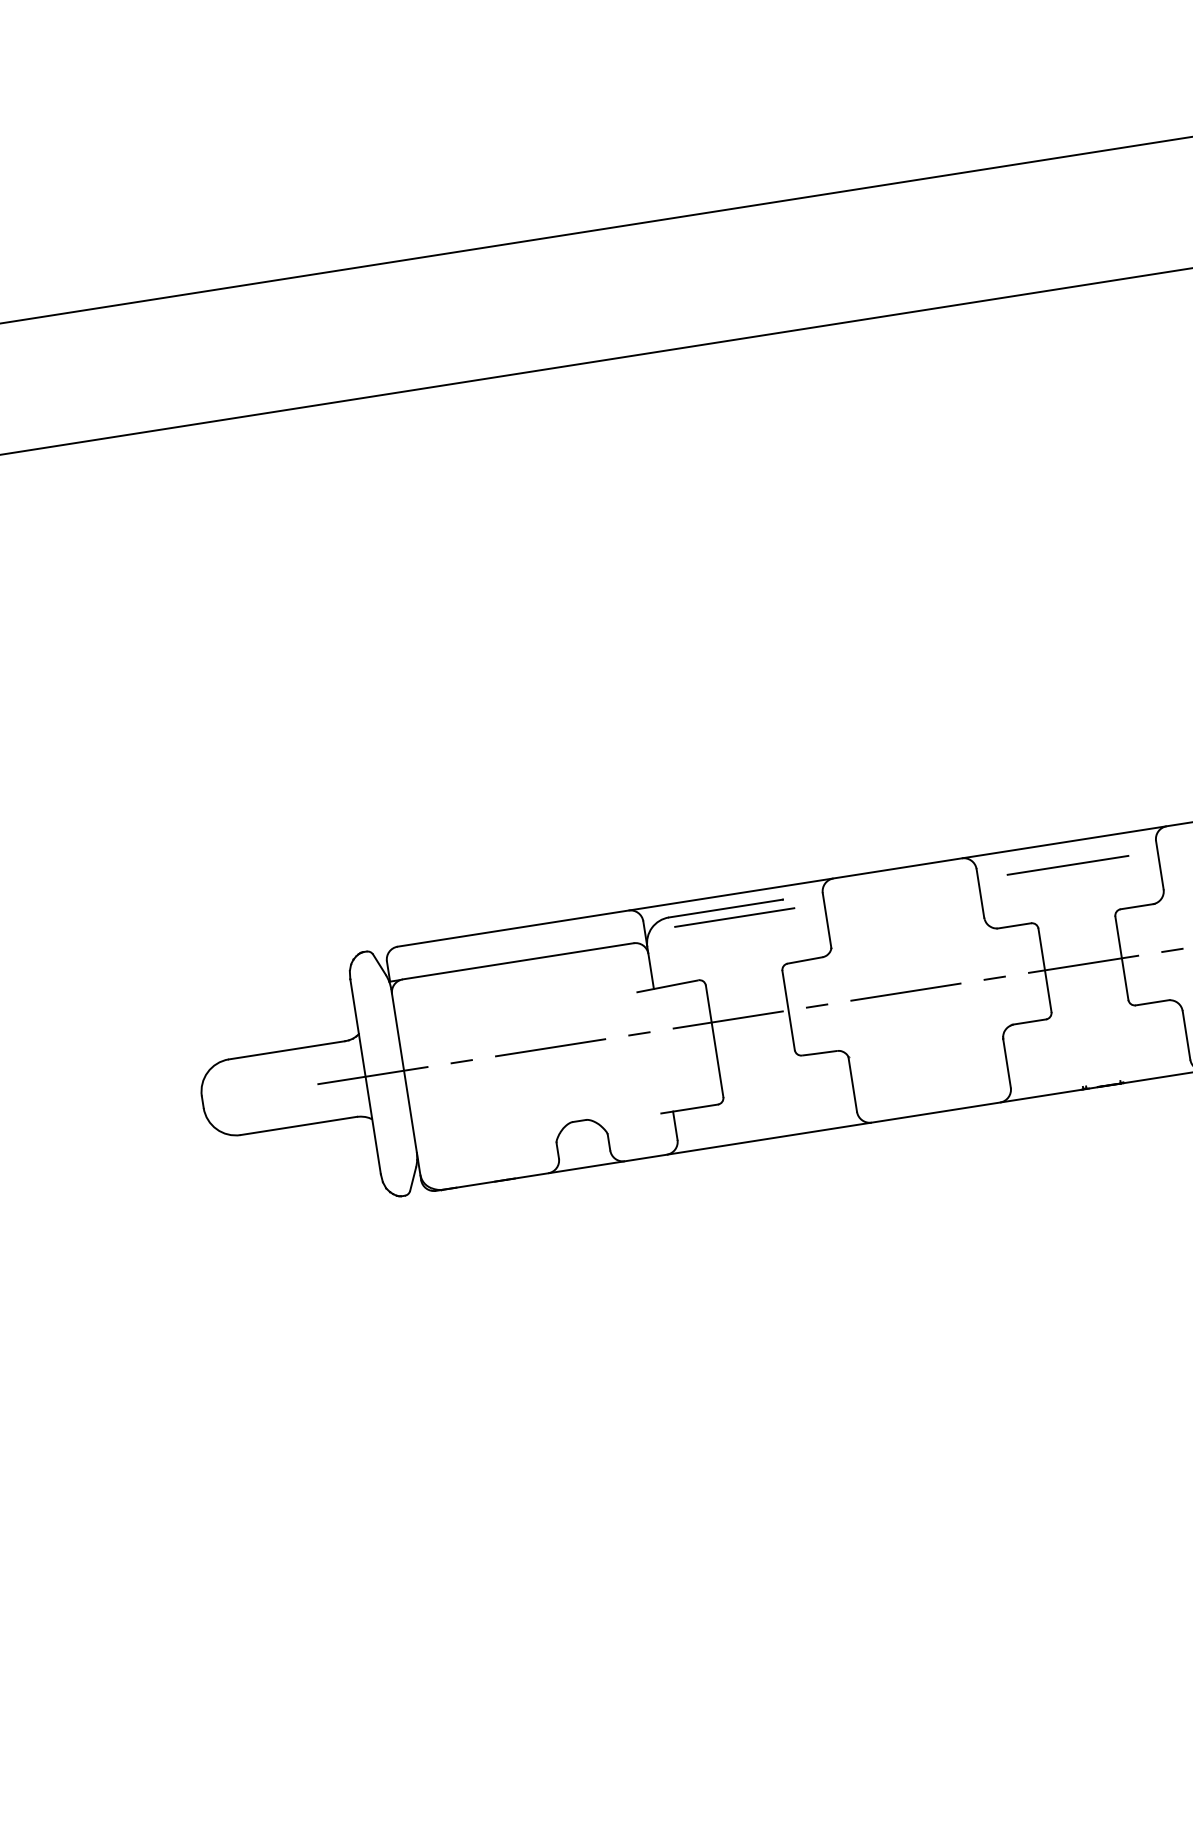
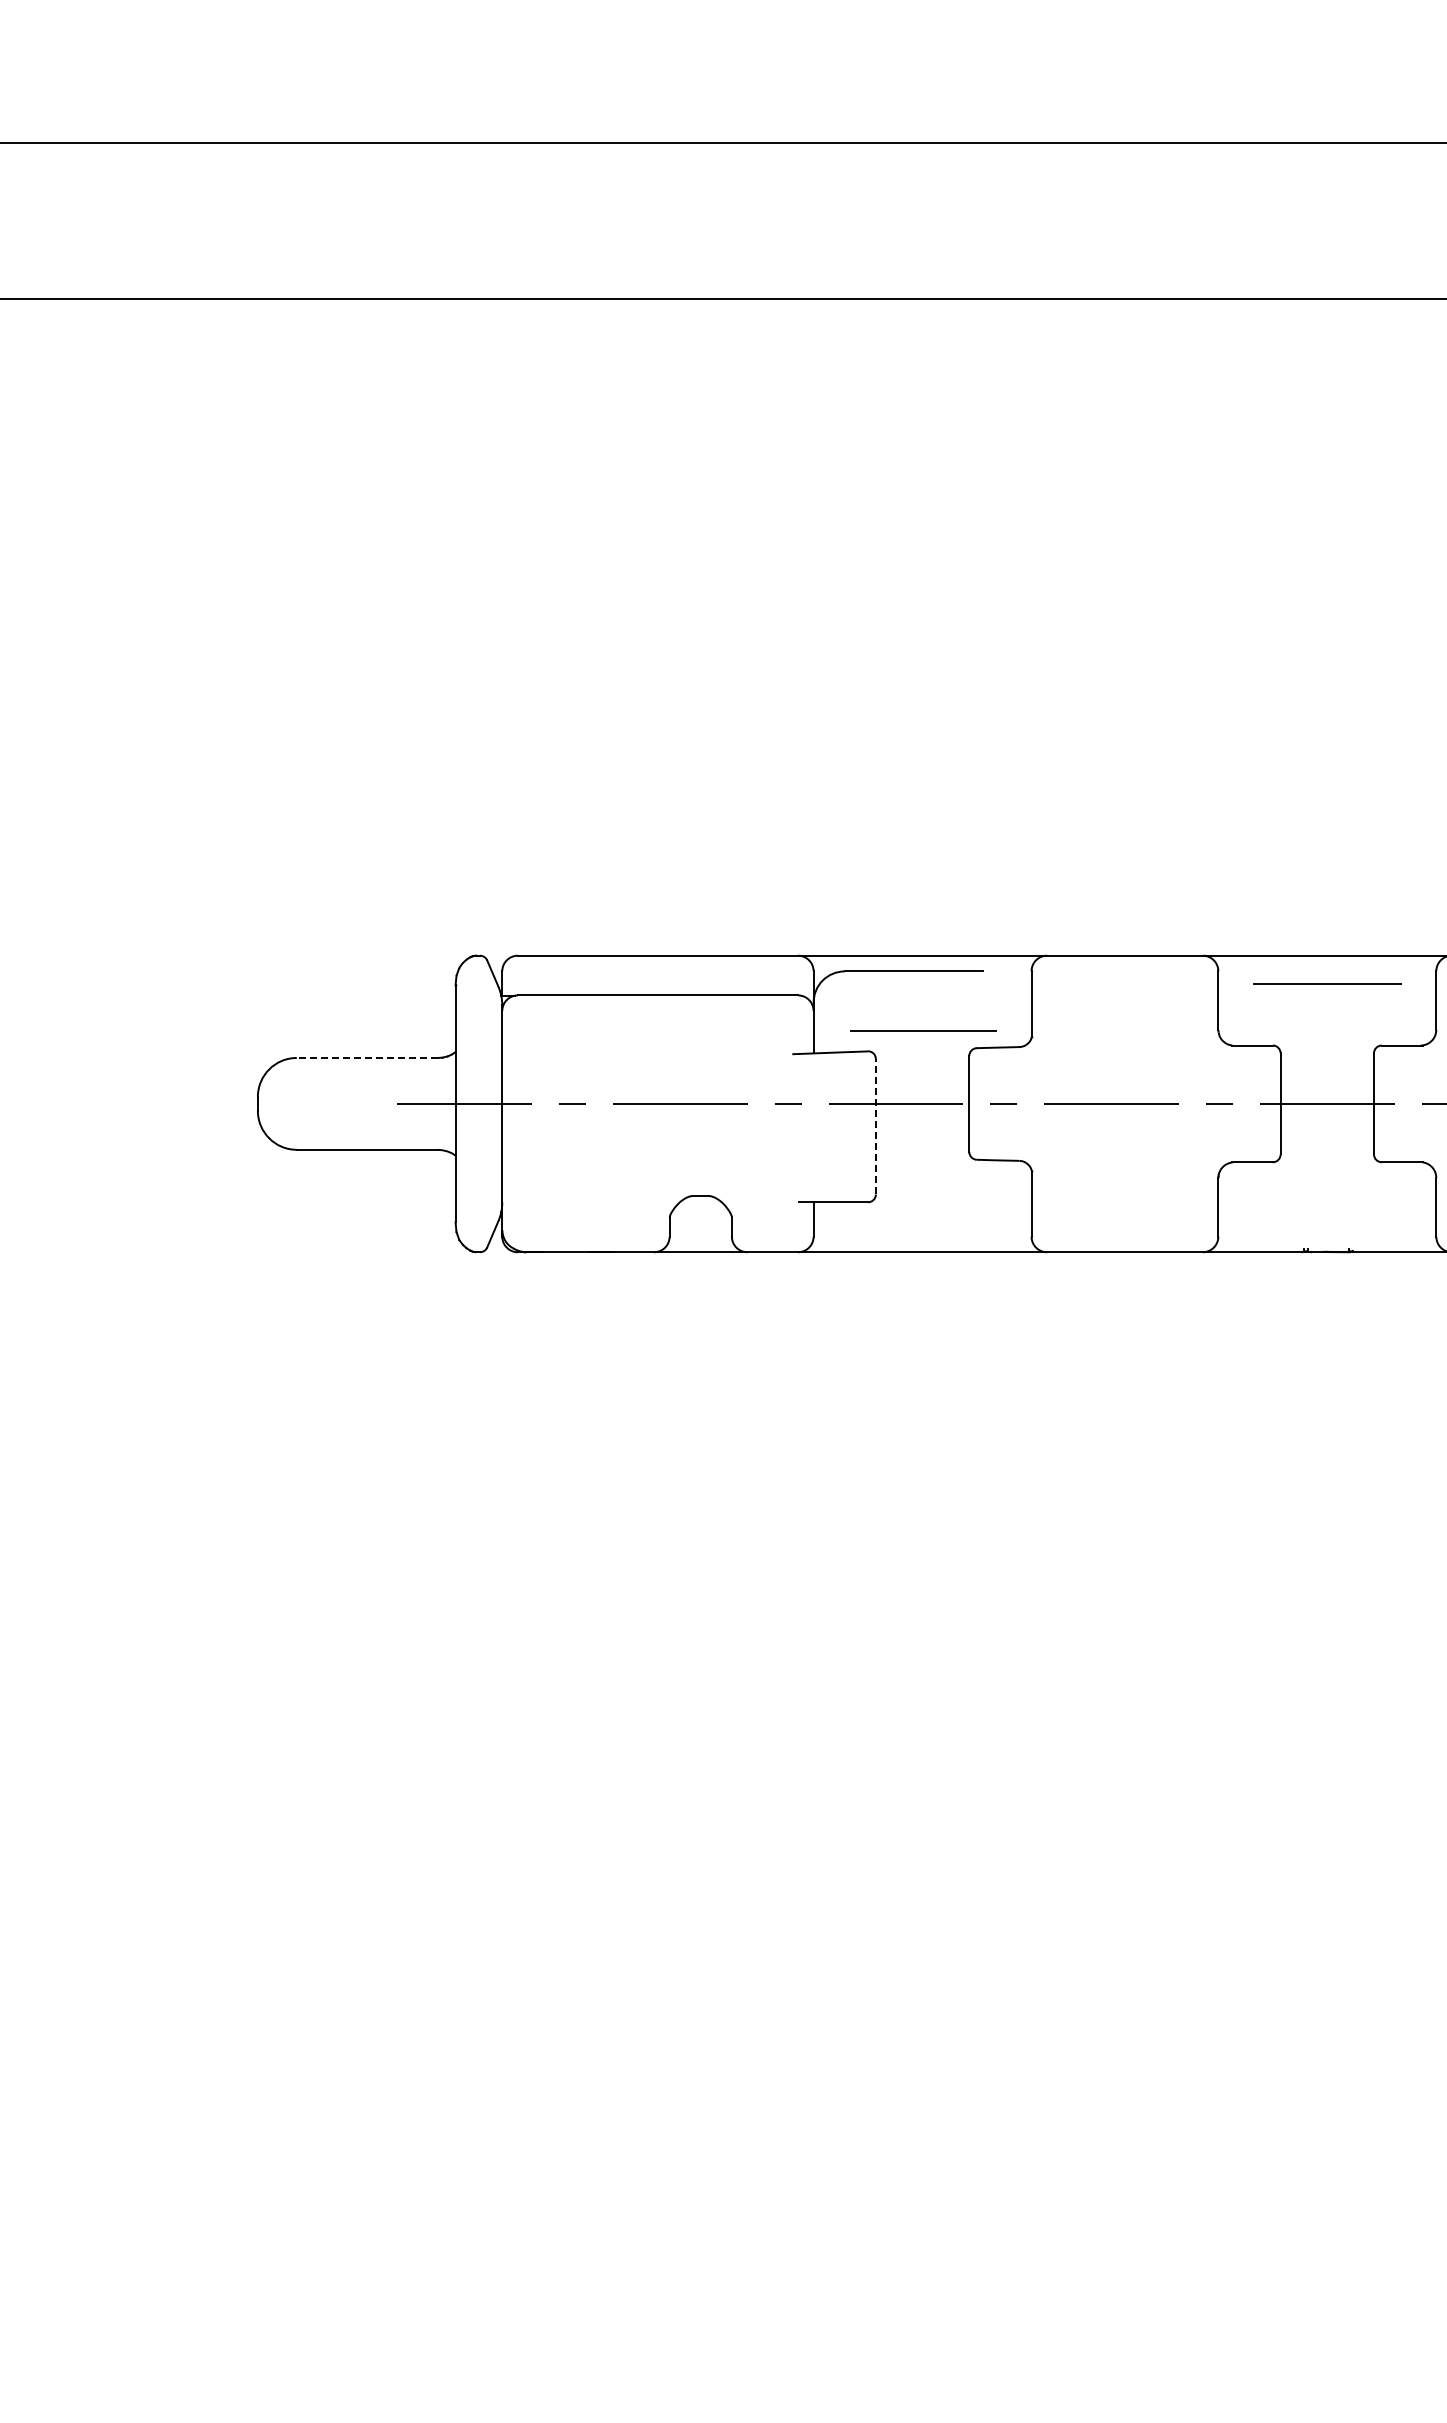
line: (734, 917) -> (923, 1030), moved
line: (714, 1041) -> (875, 1126), solid -> dashed
line: (287, 1049) -> (367, 1057), solid -> dashed

